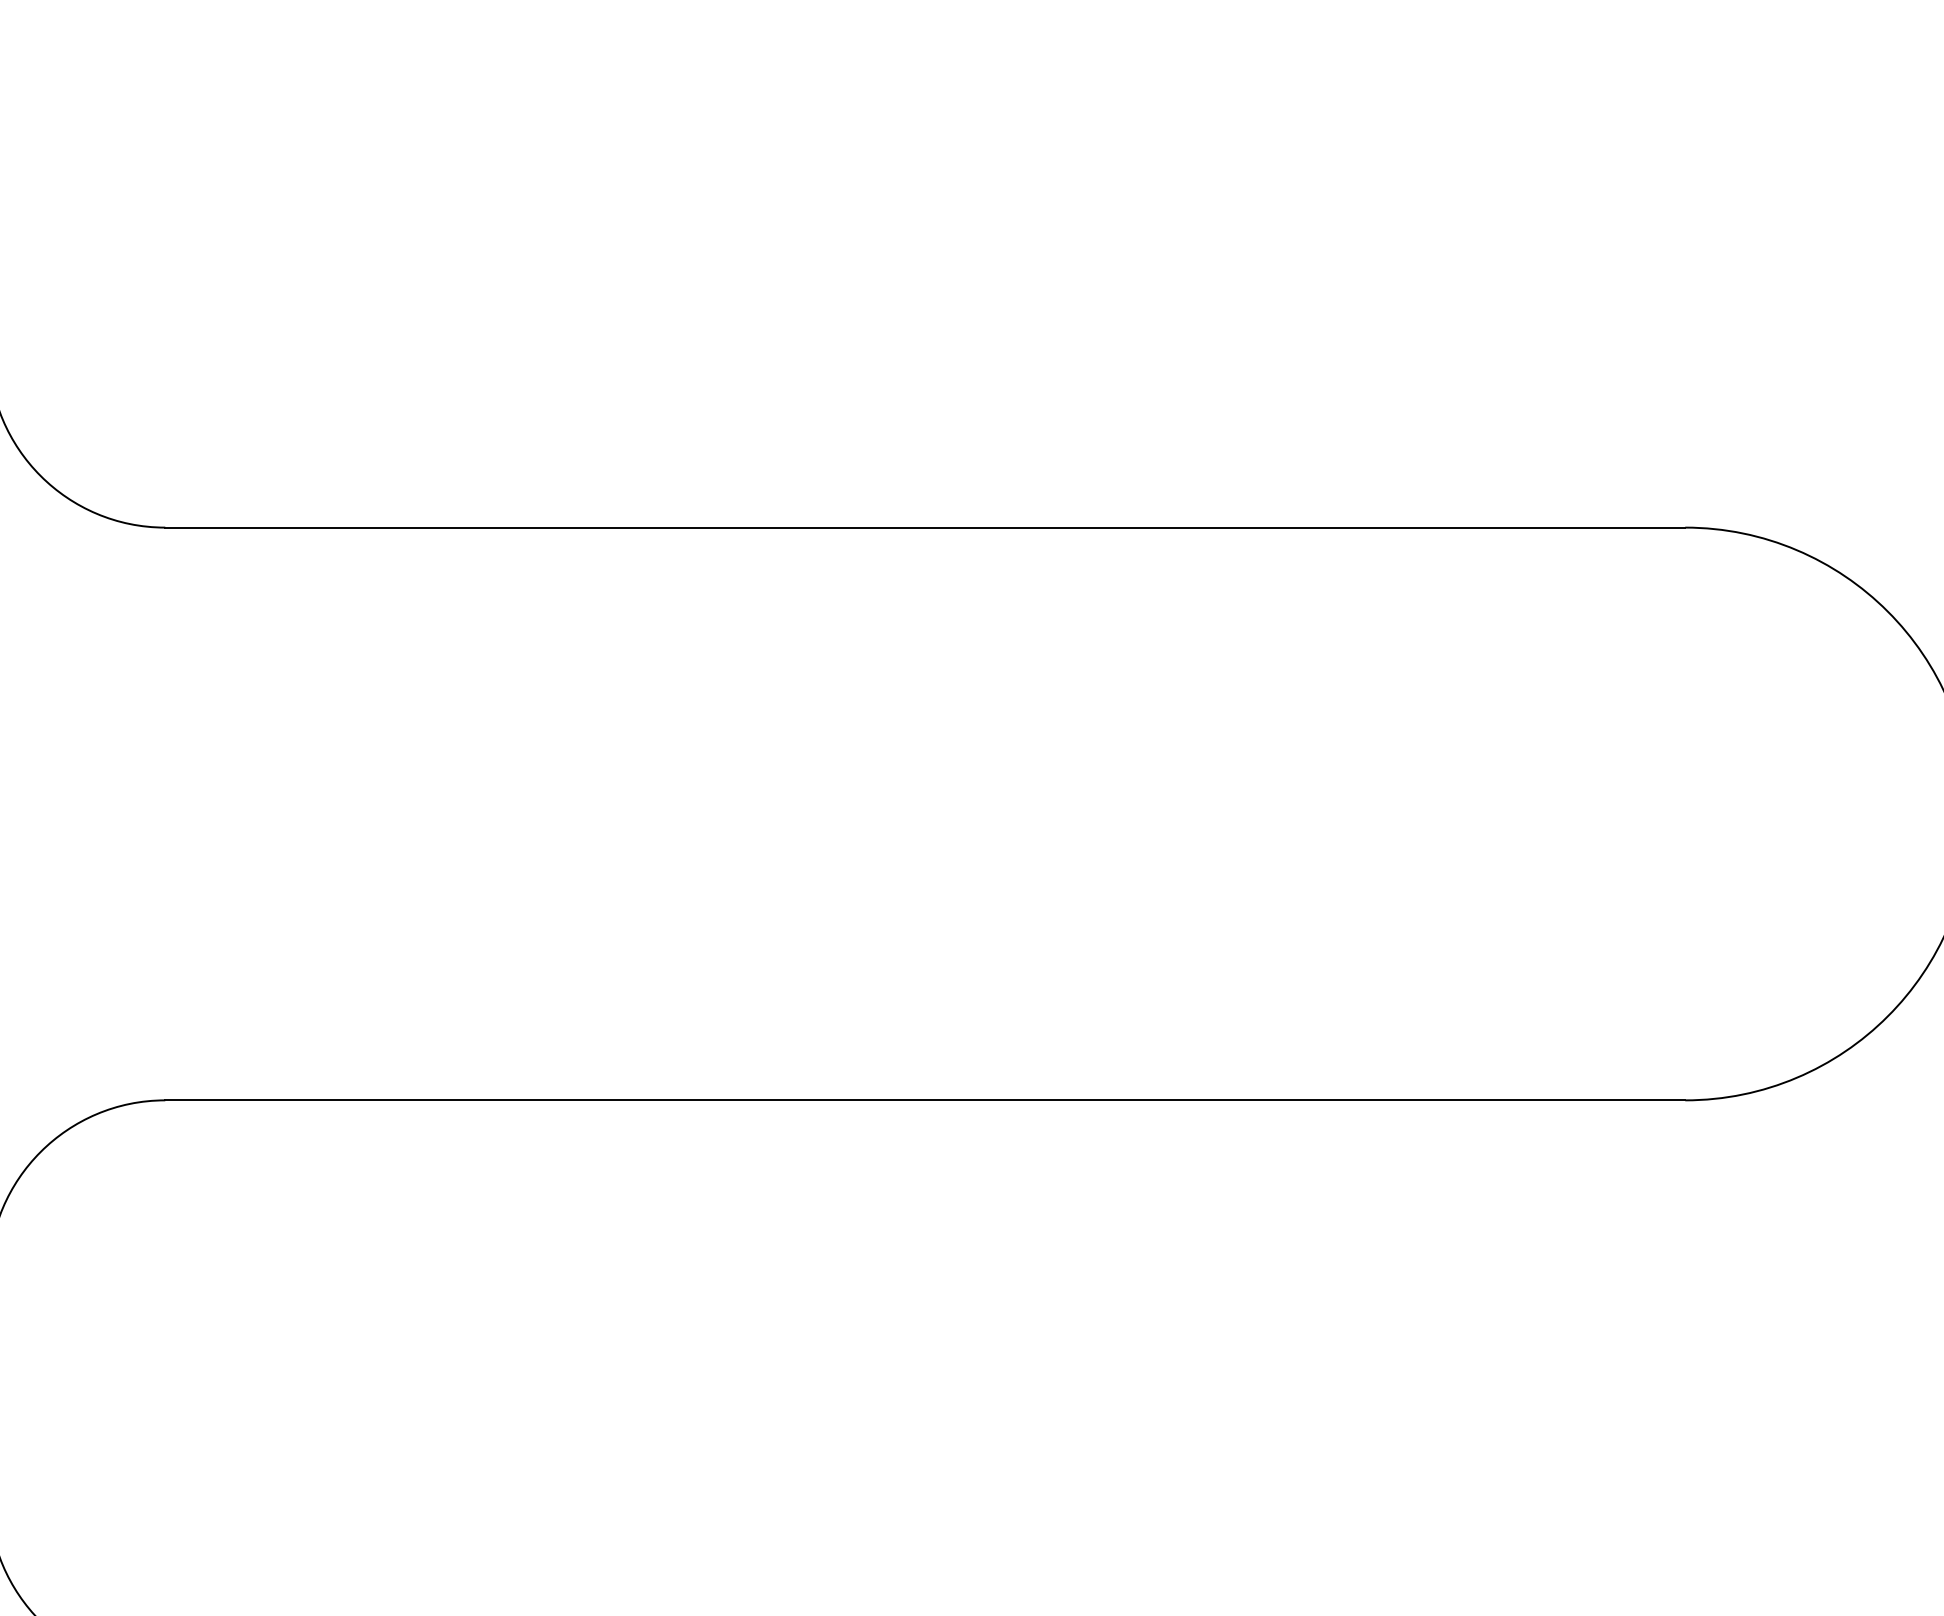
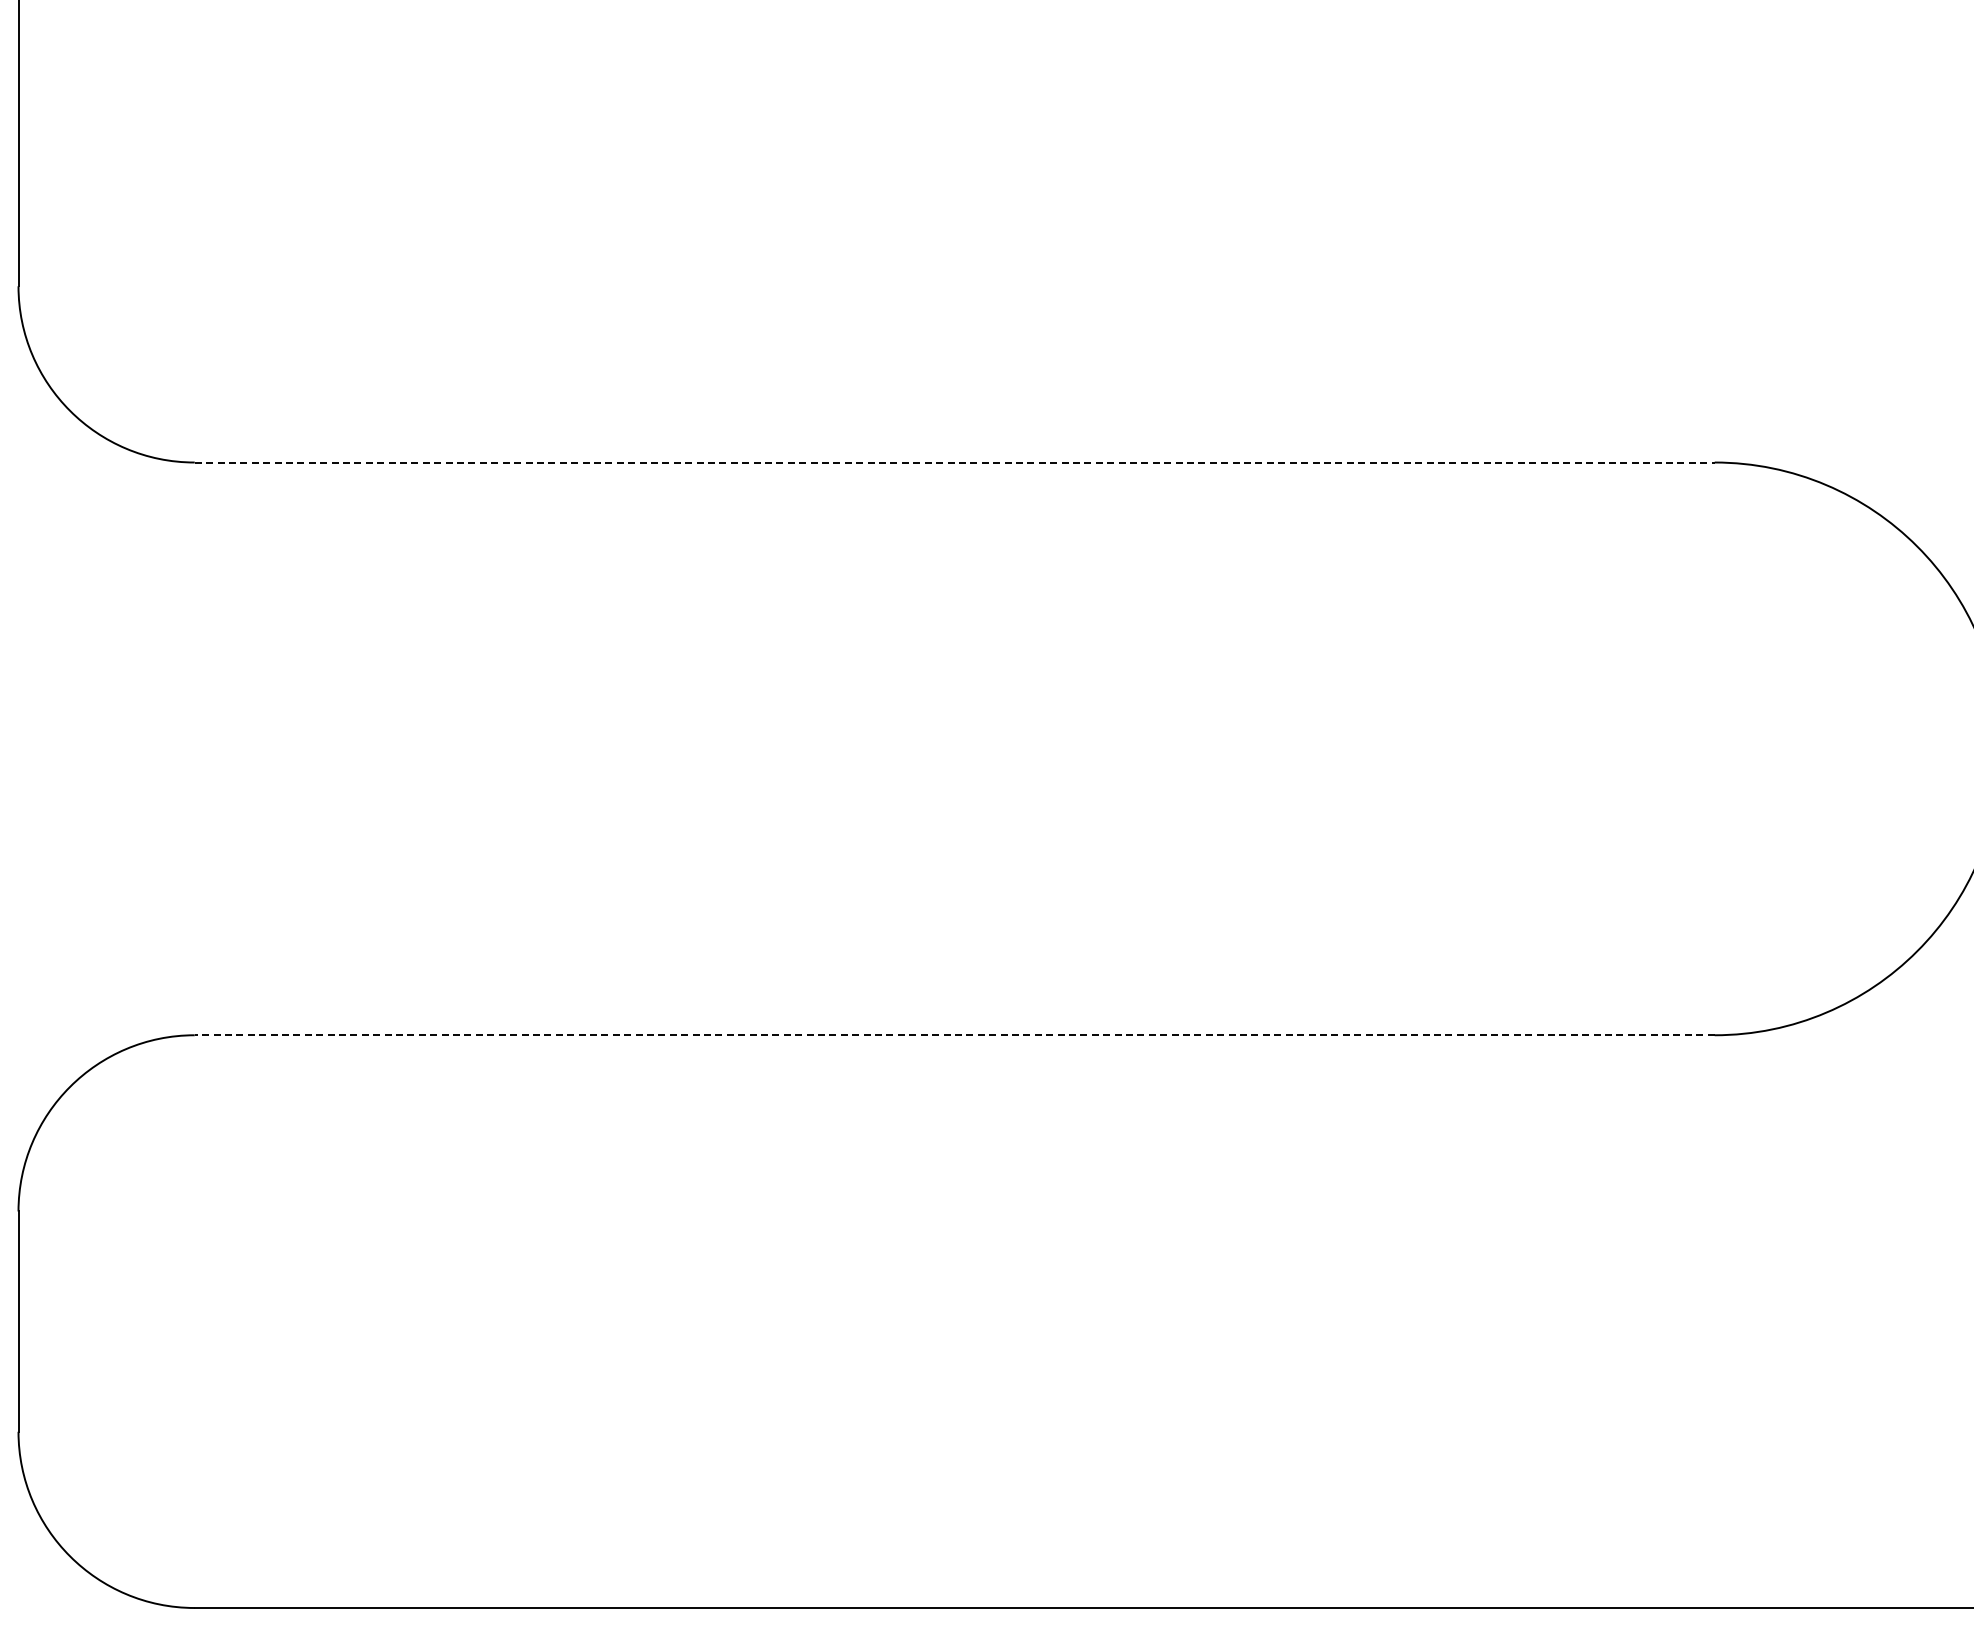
line: (925, 527) -> (954, 462), solid -> dashed
line: (925, 1100) -> (954, 1035), solid -> dashed

